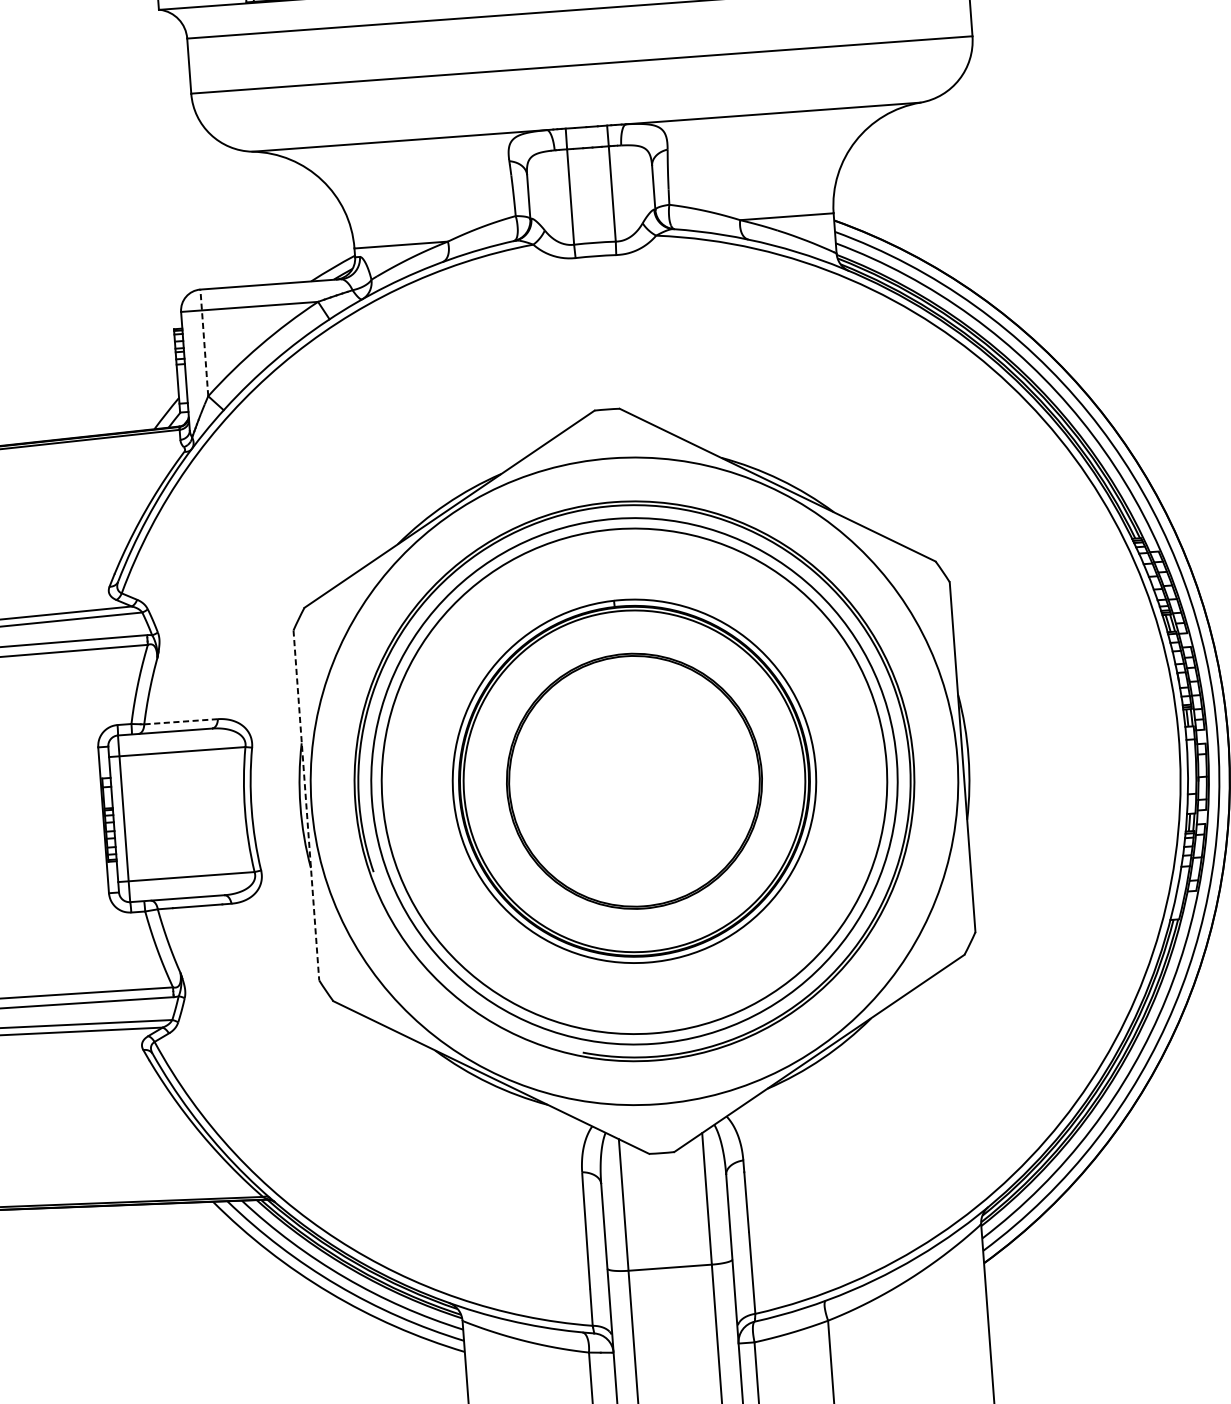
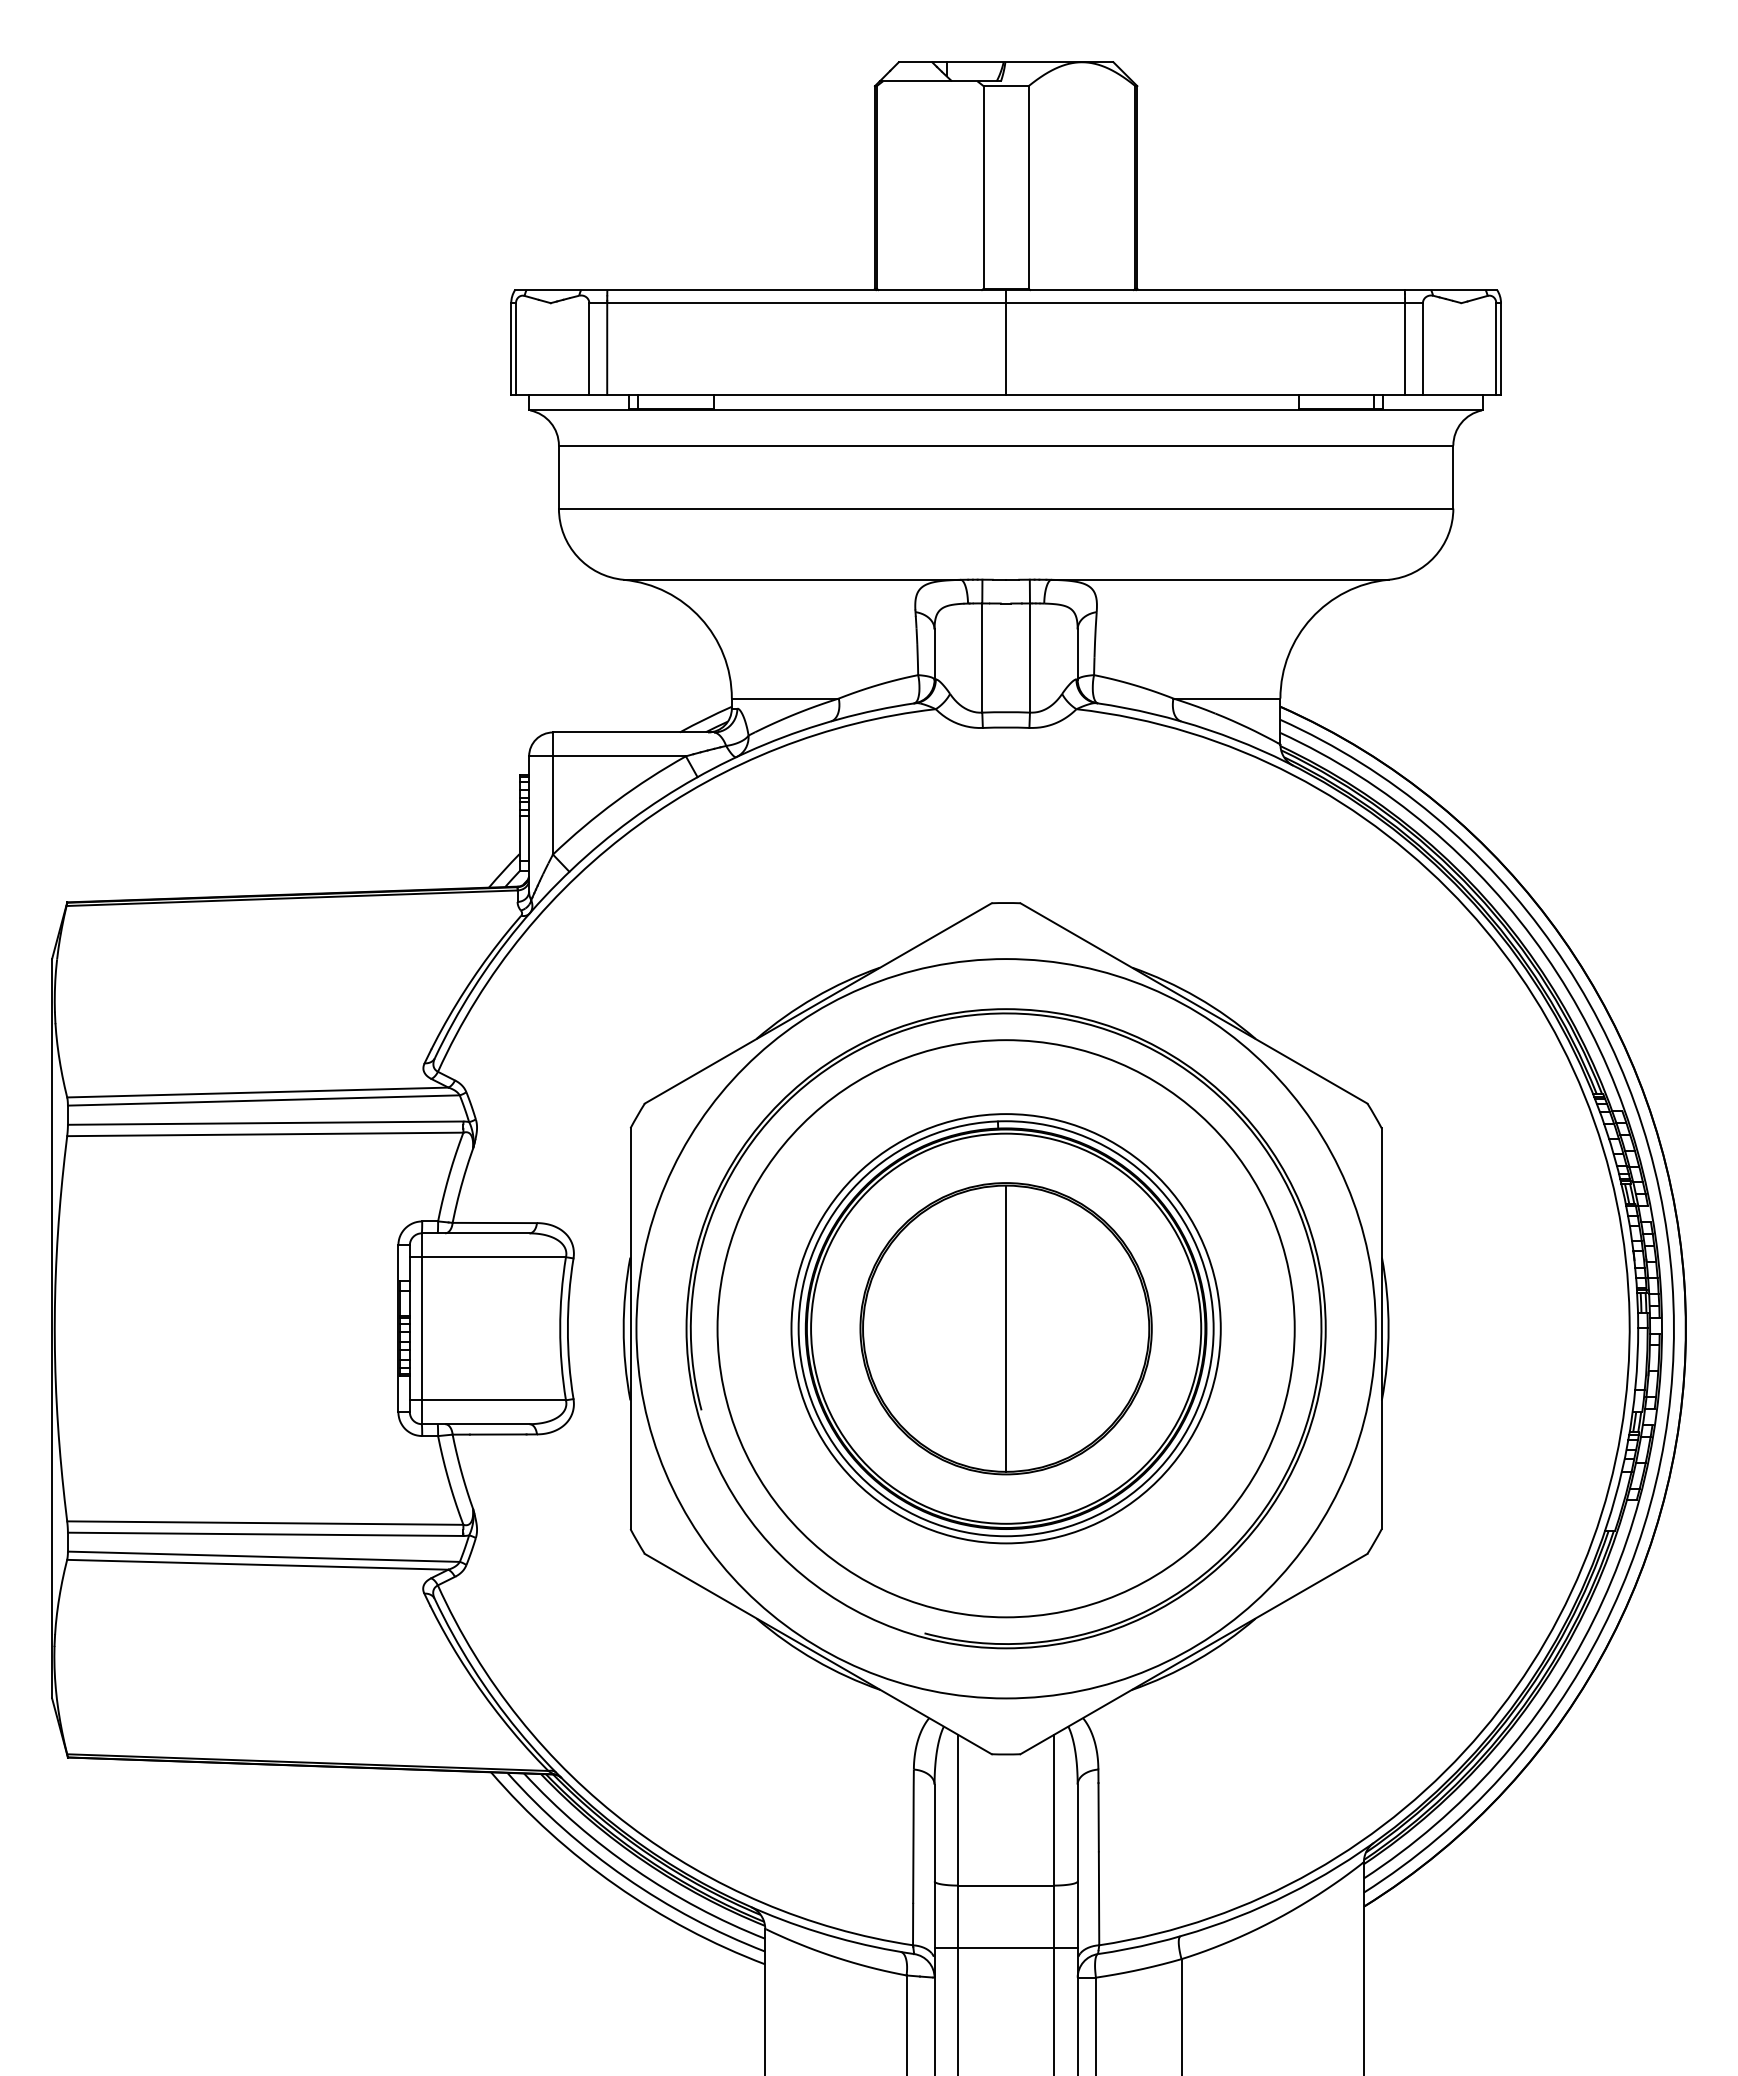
line: (203, 342) -> (552, 793), dashed -> solid
line: (180, 721) -> (494, 1222), dashed -> solid
circle: (633, 781) -> (1005, 1328), size x0.71
line: (634, 781) -> (1006, 1328), added
line: (306, 806) -> (630, 1329), dashed -> solid
line: (673, 1321) -> (1005, 1947), added

